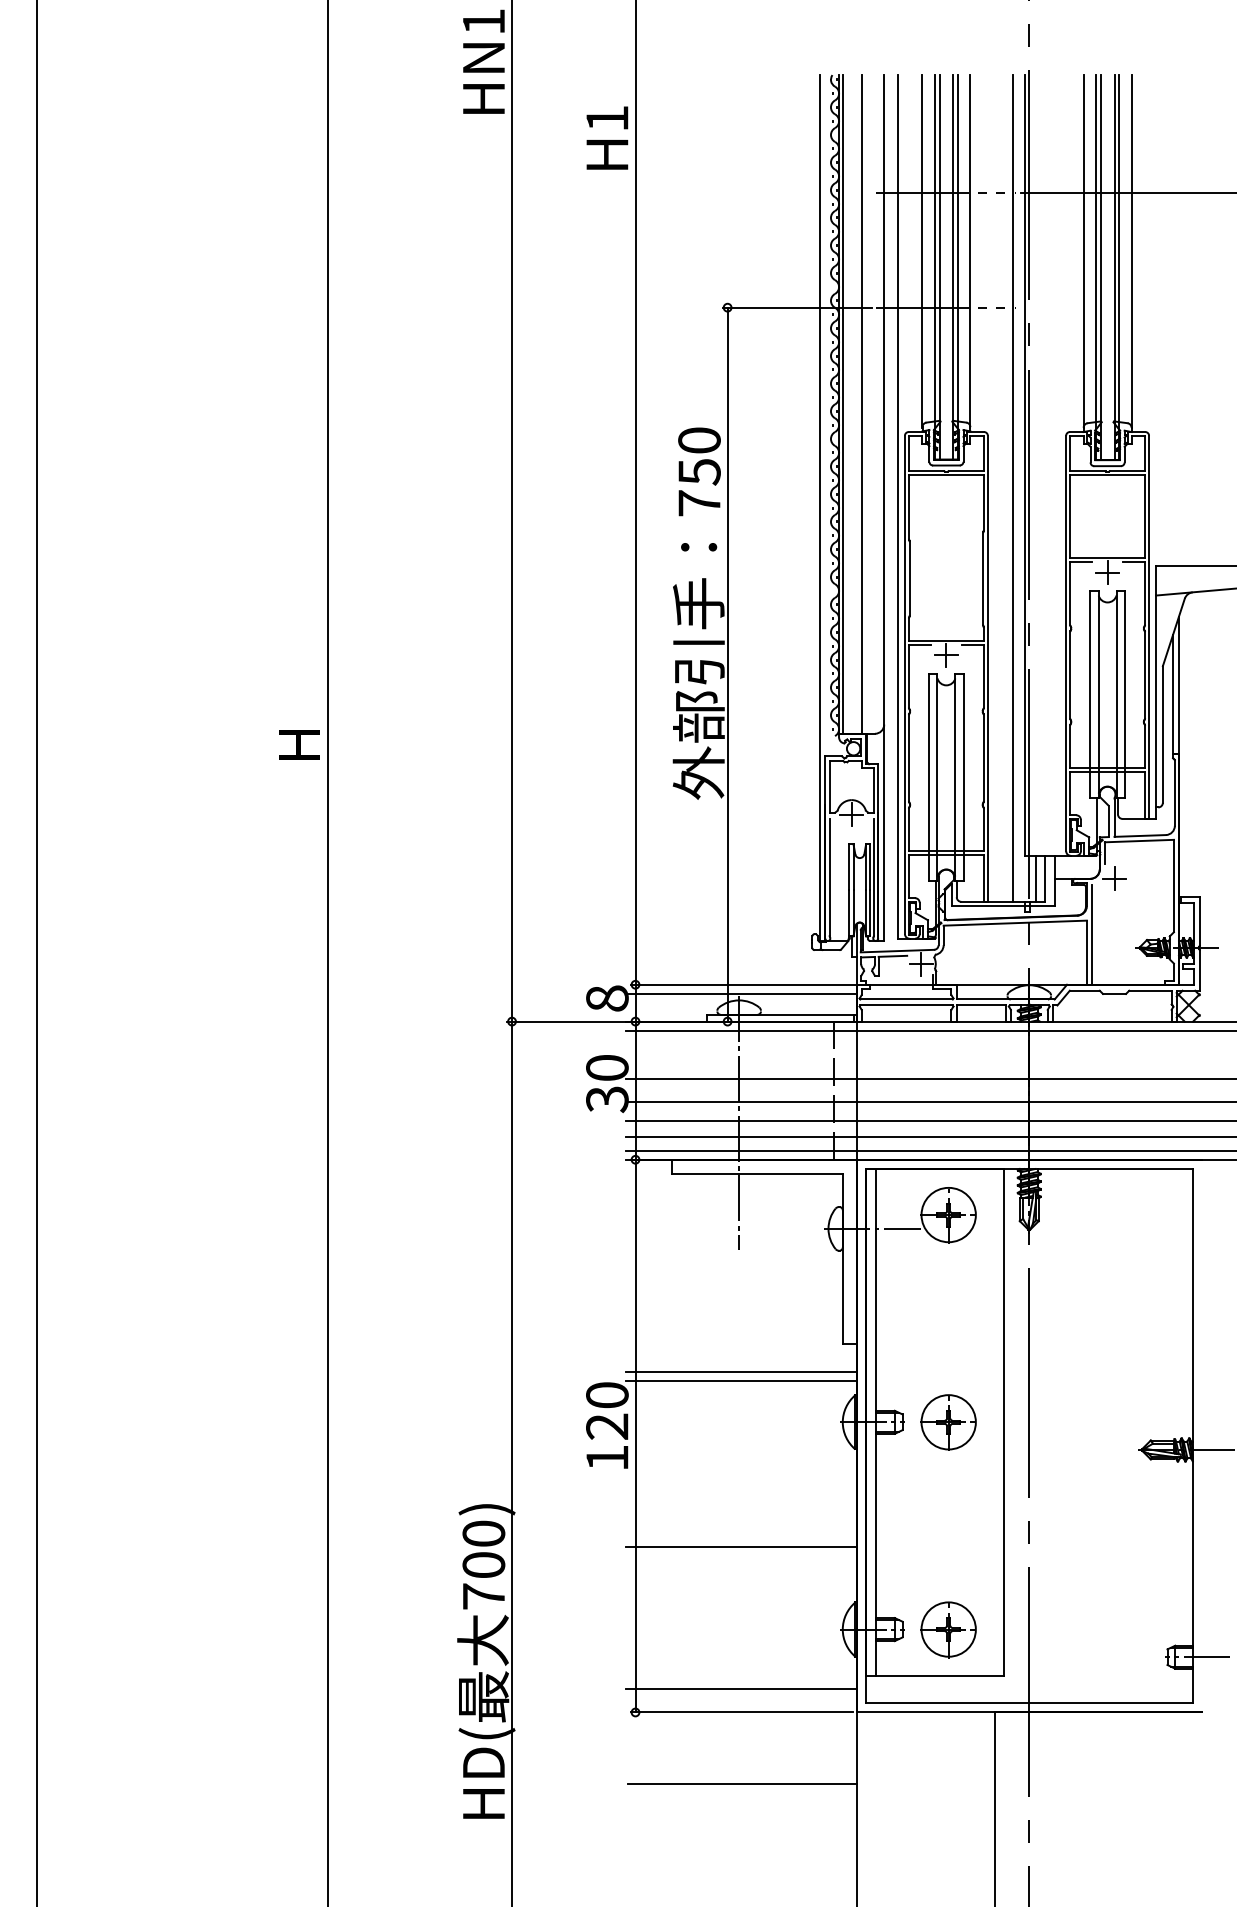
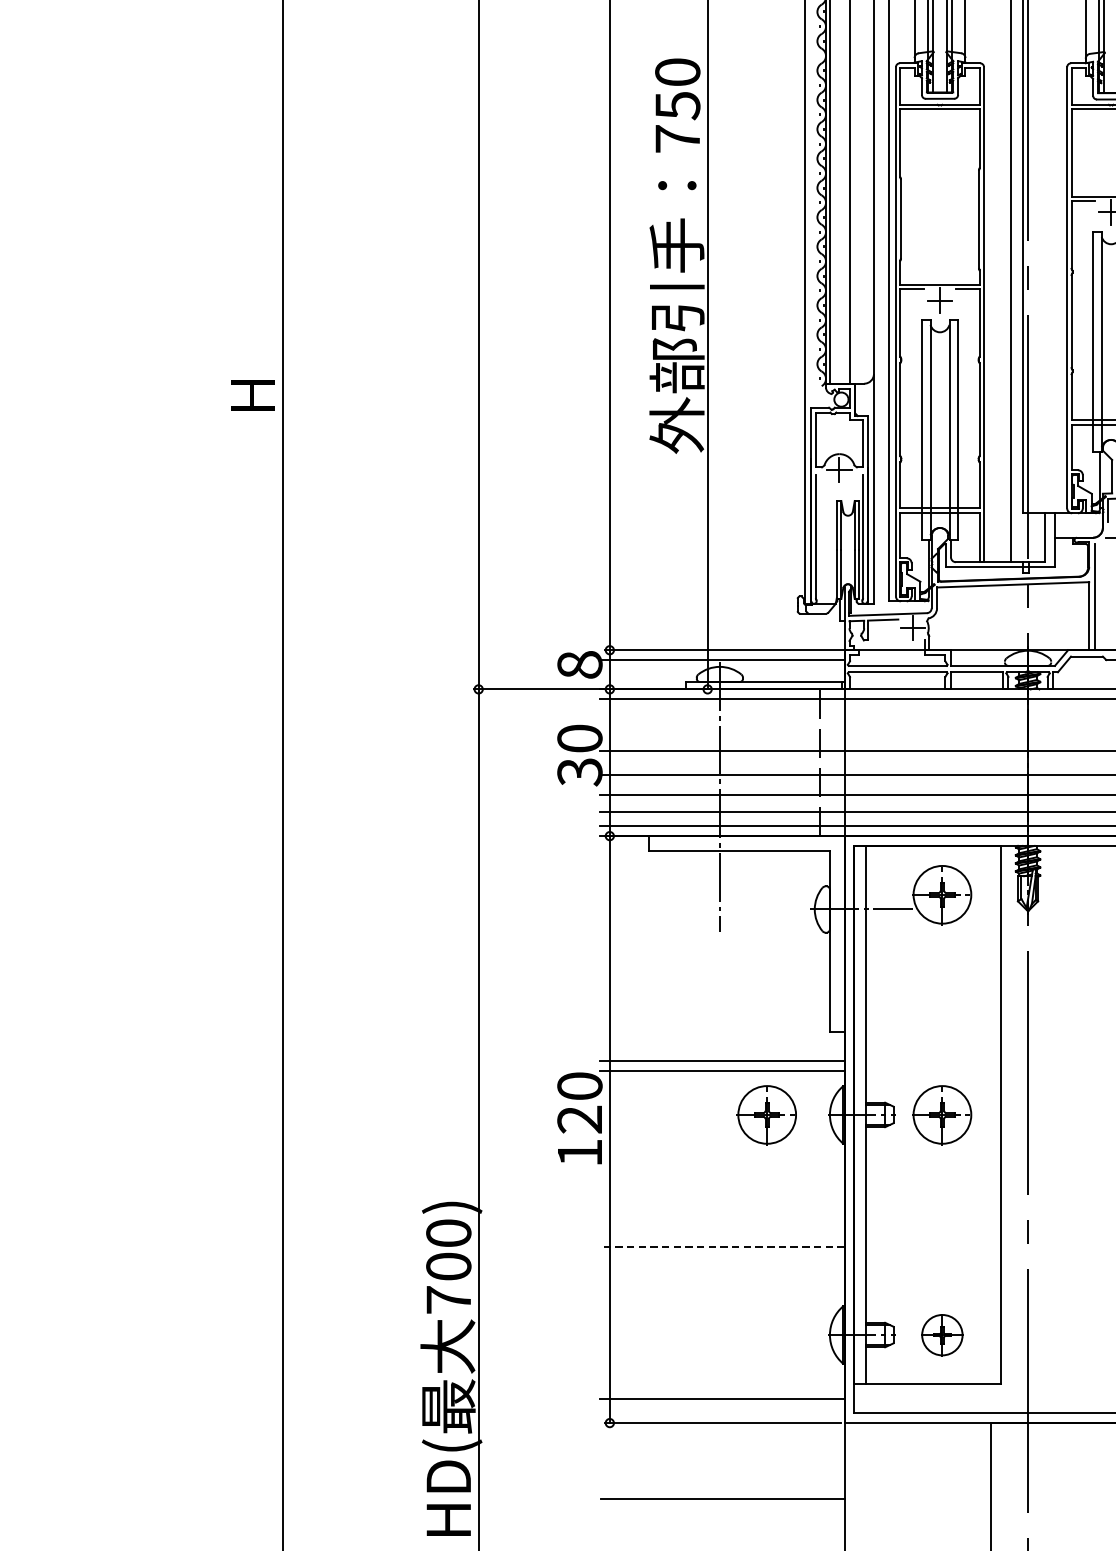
line: (1035, 878) -> (1034, 537), removed
part: (783, 1422) -> (766, 1115), added
line: (740, 1546) -> (721, 1246), solid -> dashed
part: (948, 1629) -> (942, 1334), size x0.7

